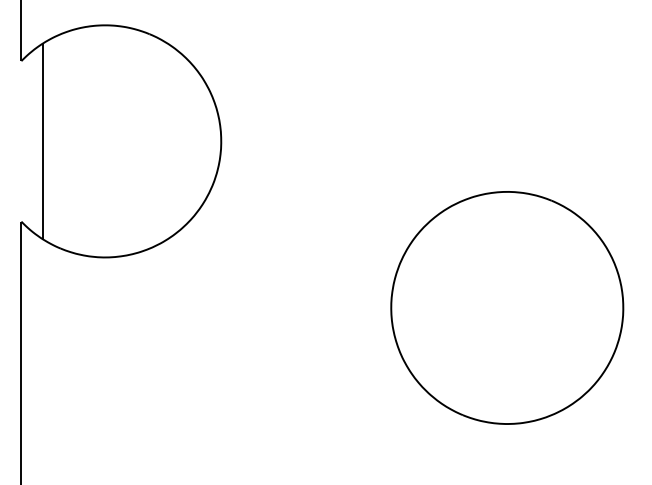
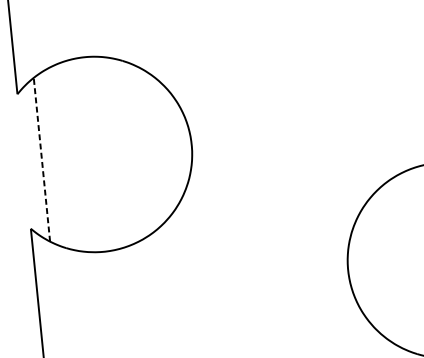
line: (42, 141) -> (41, 159), solid -> dashed

